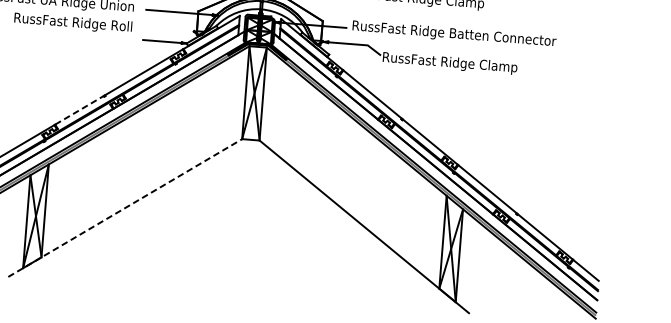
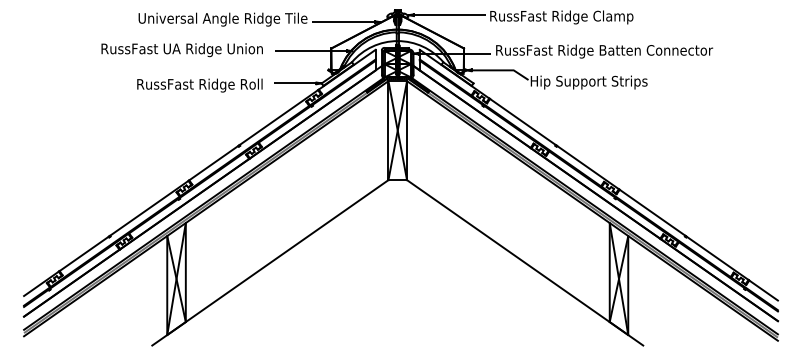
text: (72, 23) -> (199, 85), moved
text: (451, 63) -> (603, 82), RussFast Ridge Clamp -> Hip Support Strips
line: (79, 110) -> (213, 163), dashed -> solid
line: (125, 207) -> (270, 262), dashed -> solid

